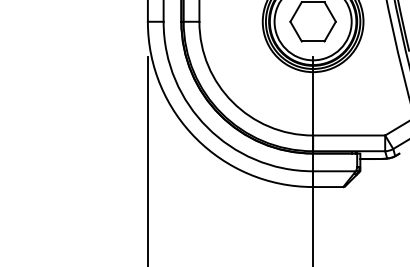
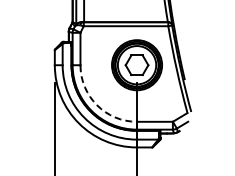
arc: (233, 102) -> (97, 105), solid -> dashed

